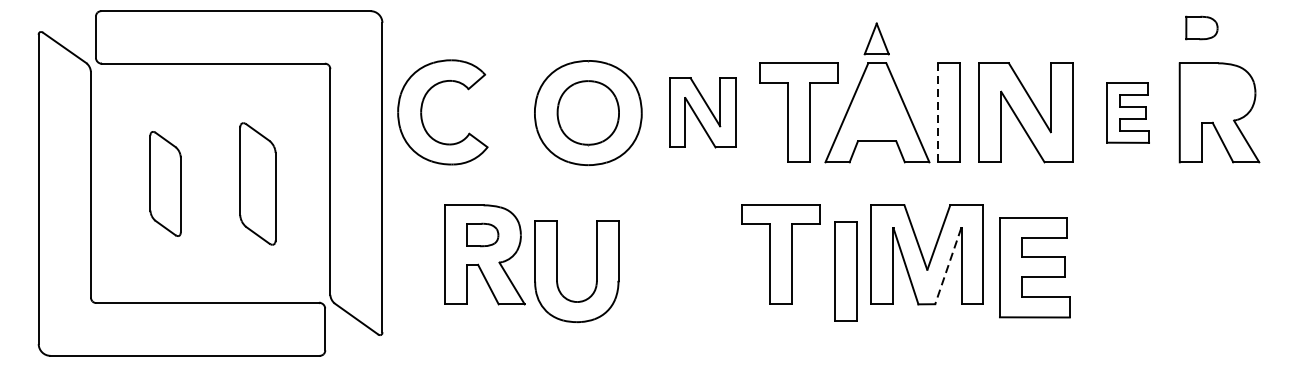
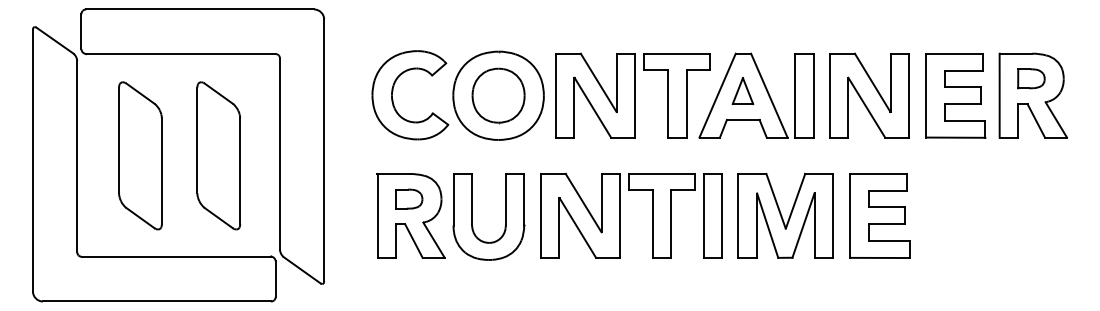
part: (1202, 27) -> (1031, 78), moved
part: (876, 38) -> (742, 90), moved
part: (422, 107) -> (393, 91), moved
part: (702, 112) -> (595, 95), size x1.43
line: (938, 112) -> (795, 95), dashed -> solid
part: (1127, 112) -> (955, 95), size x1.67
part: (165, 183) -> (140, 155), size x1.67
part: (257, 183) -> (218, 155), size x1.43
part: (685, 254) -> (580, 215), added
line: (948, 266) -> (803, 225), dashed -> solid
part: (1034, 267) -> (879, 215), moved
part: (557, 270) -> (472, 216), moved
part: (845, 270) -> (712, 215), moved

